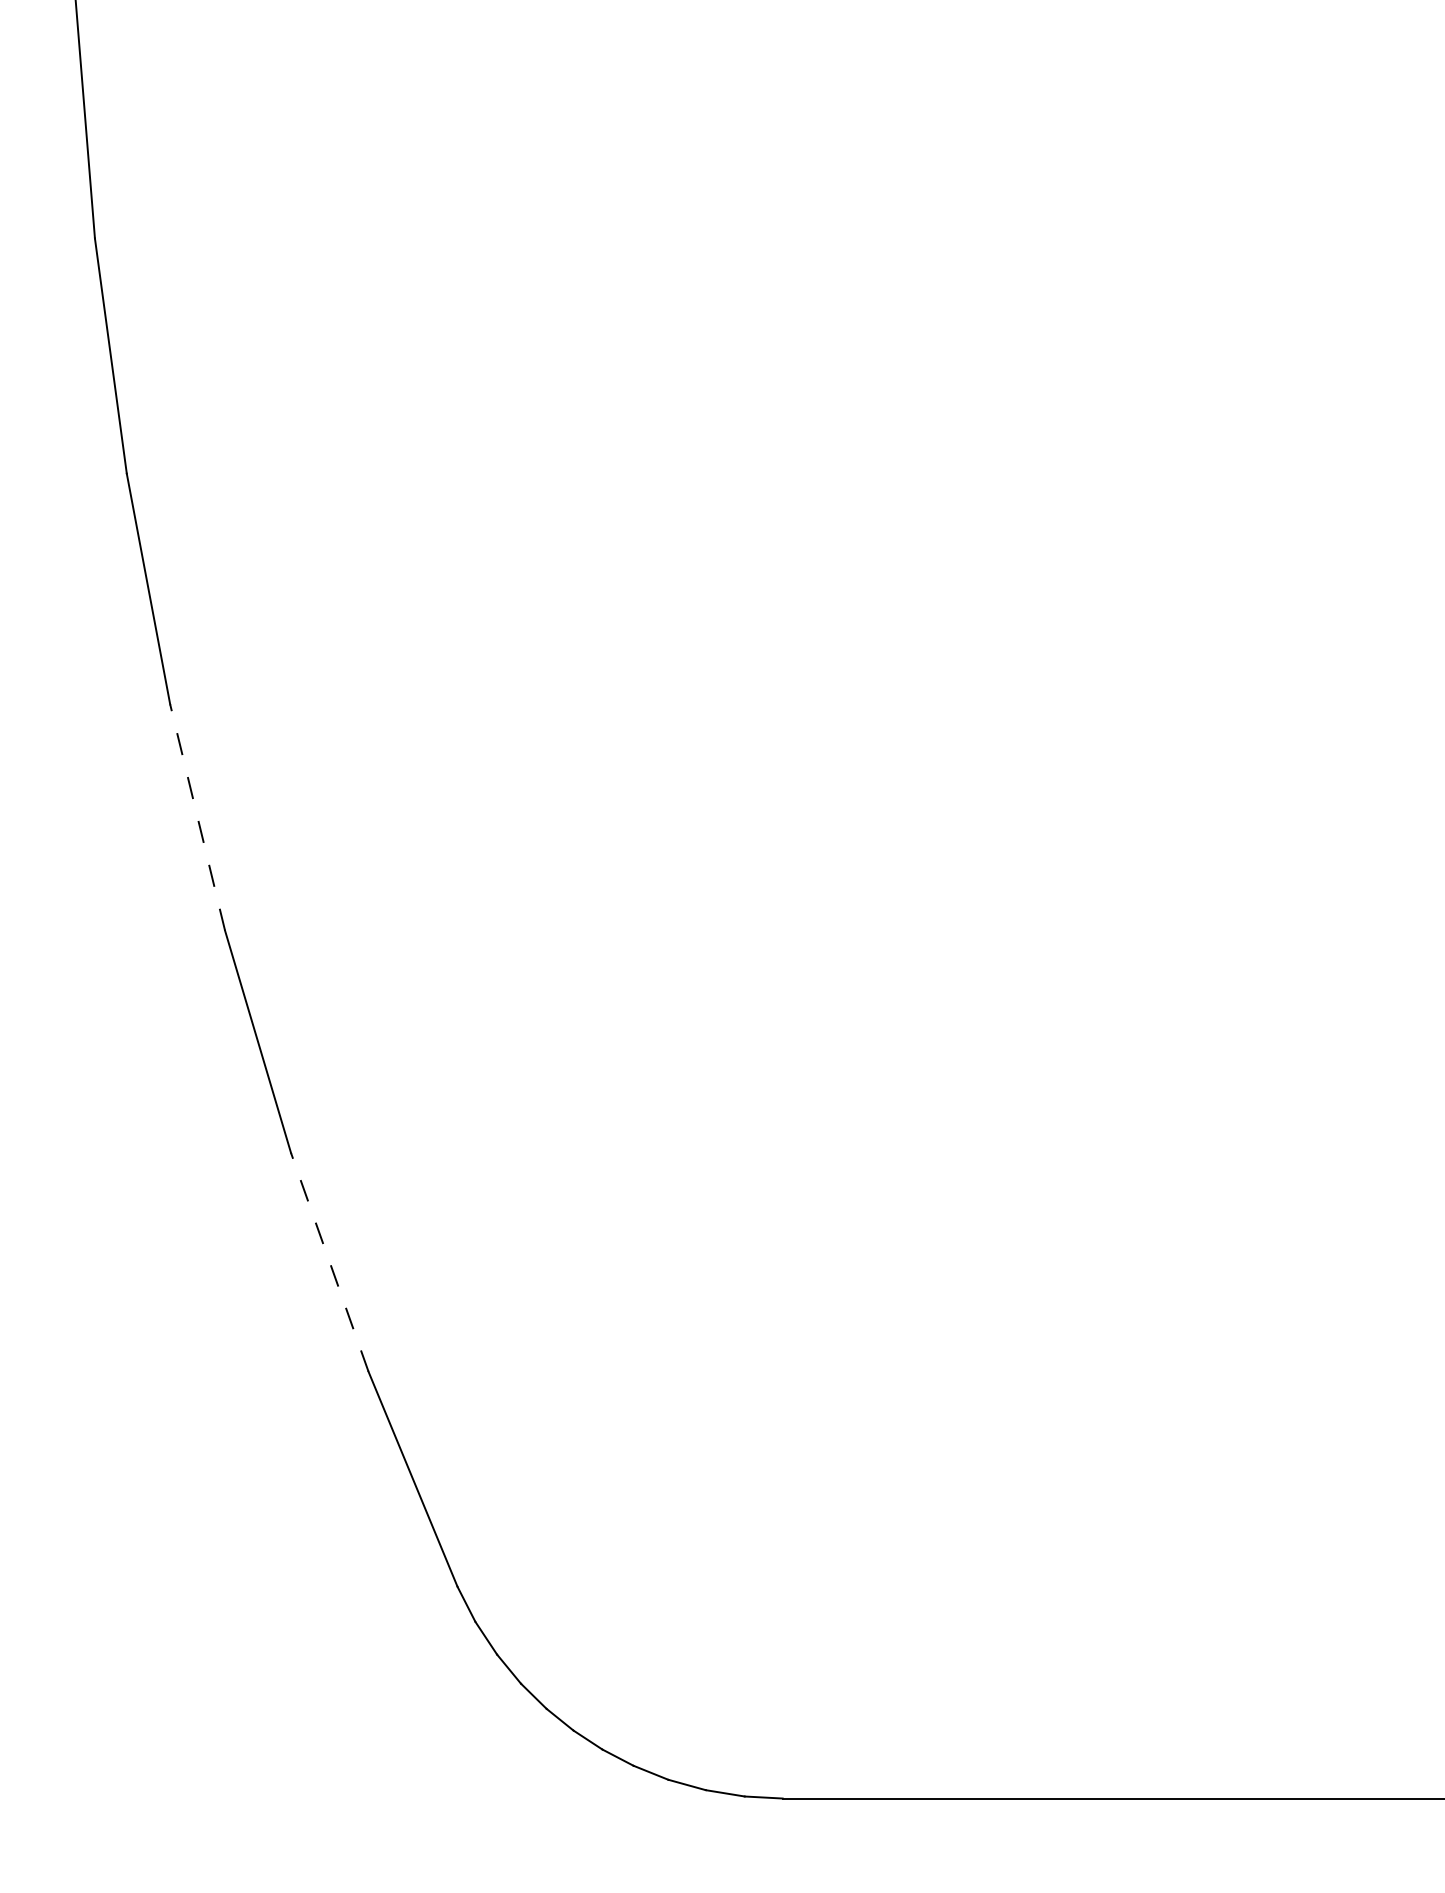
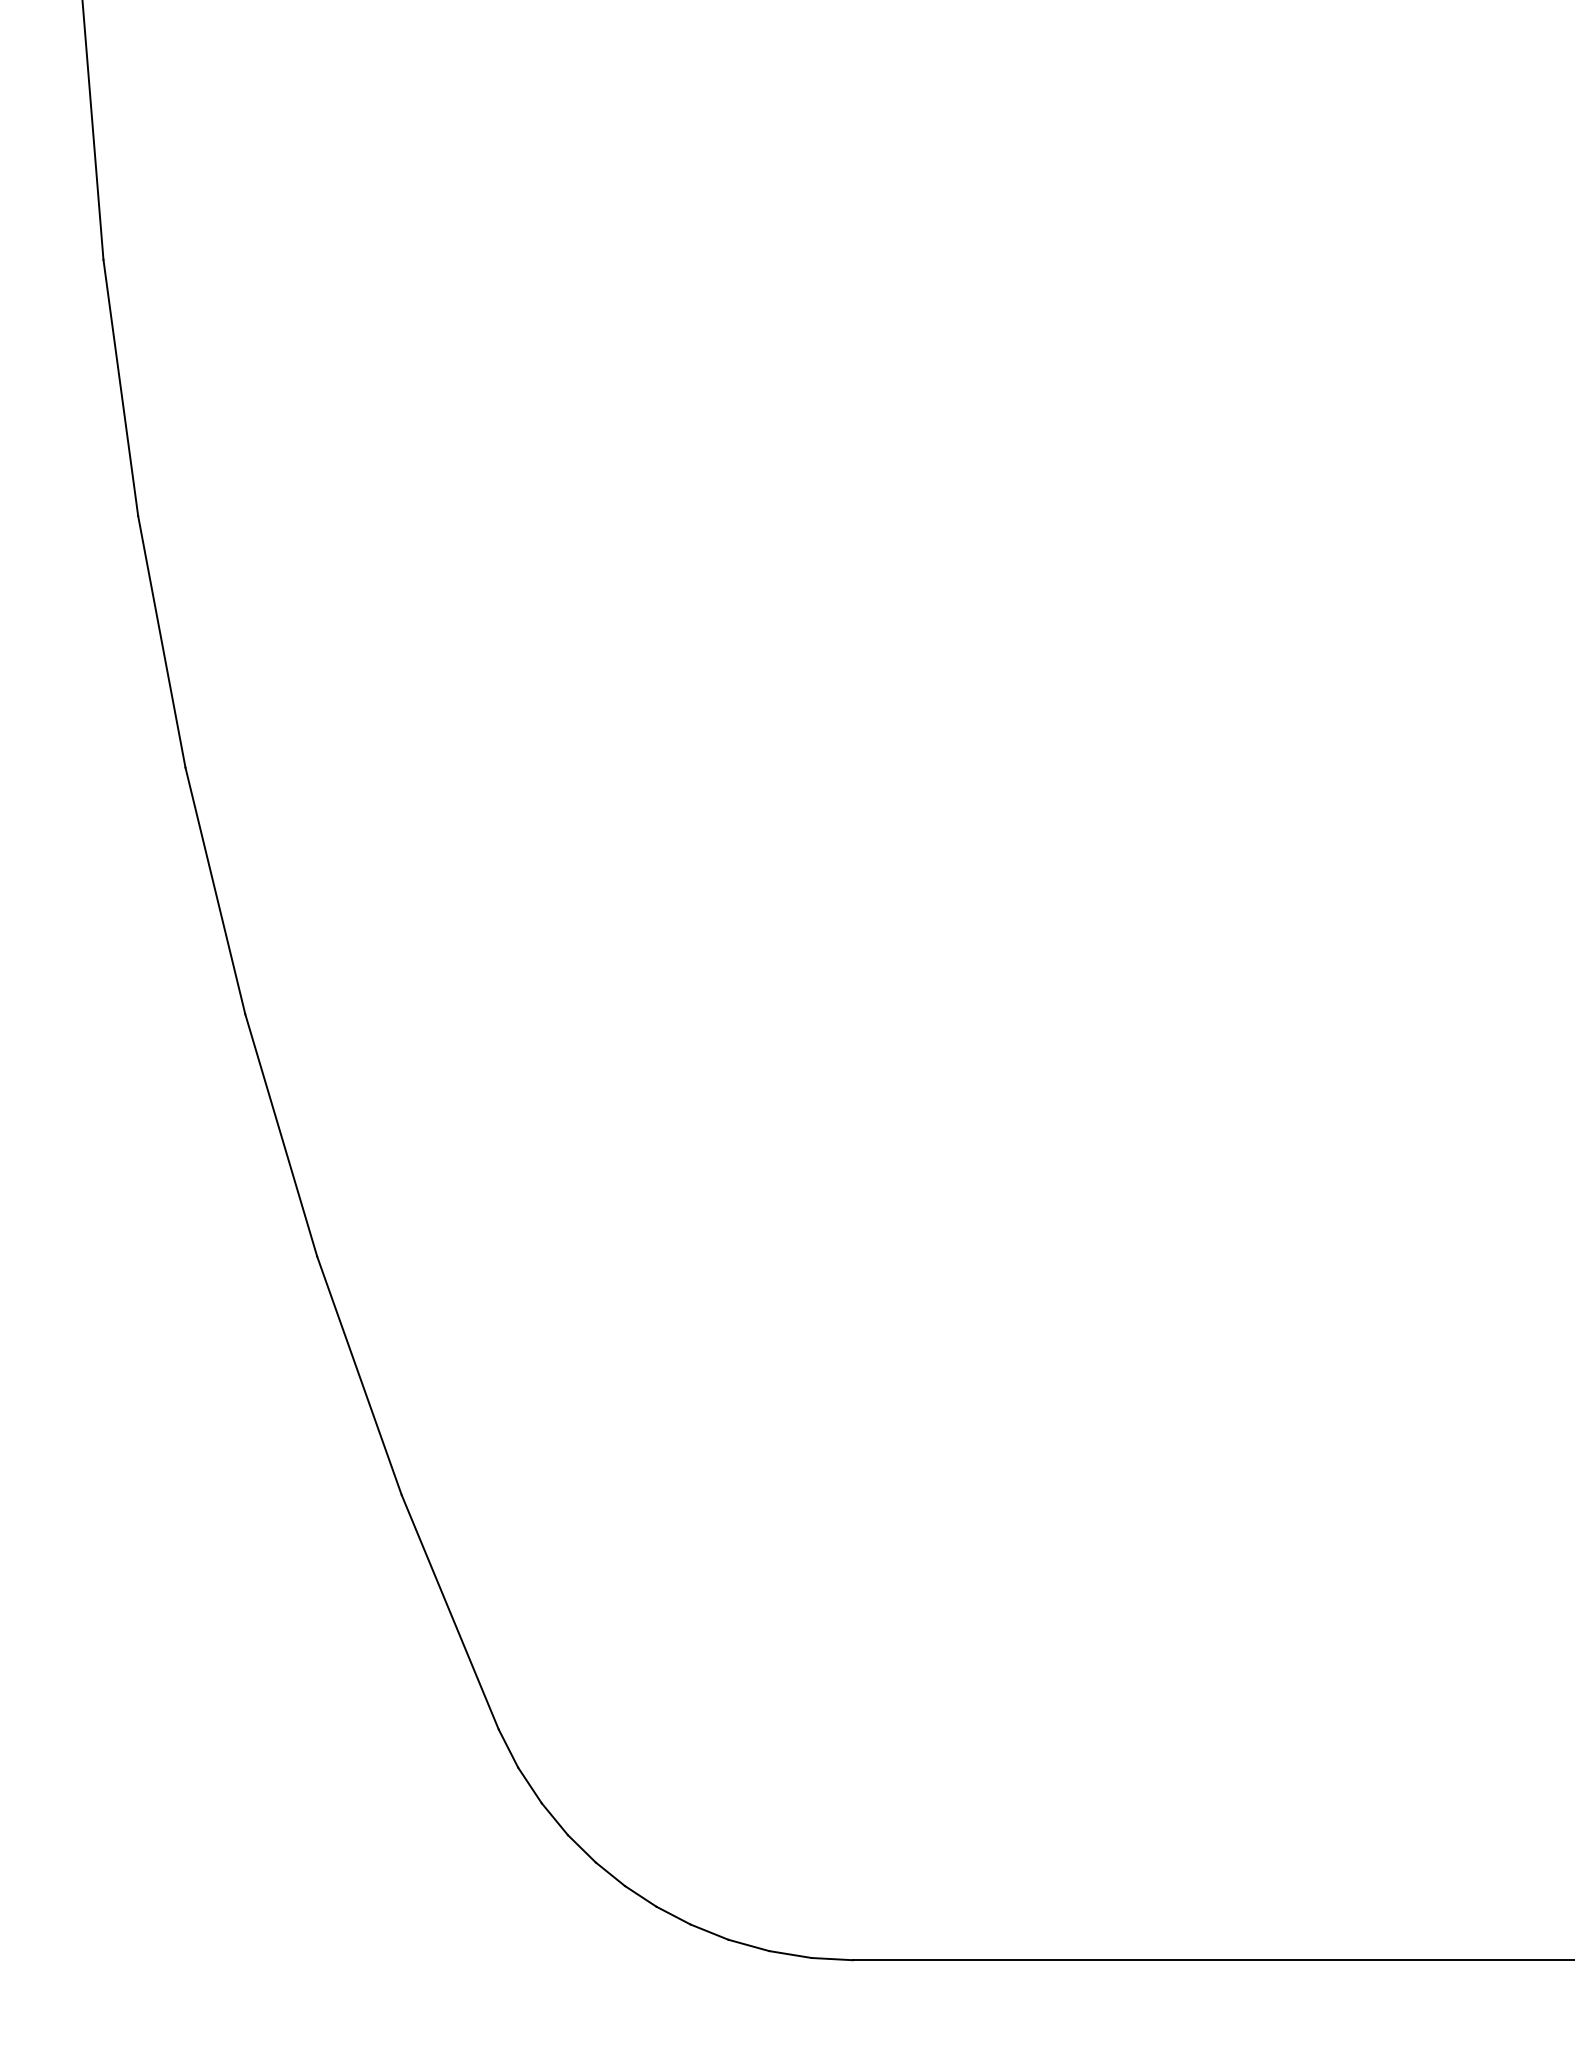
line: (197, 817) -> (215, 890), dashed -> solid
line: (329, 1261) -> (359, 1374), dashed -> solid

